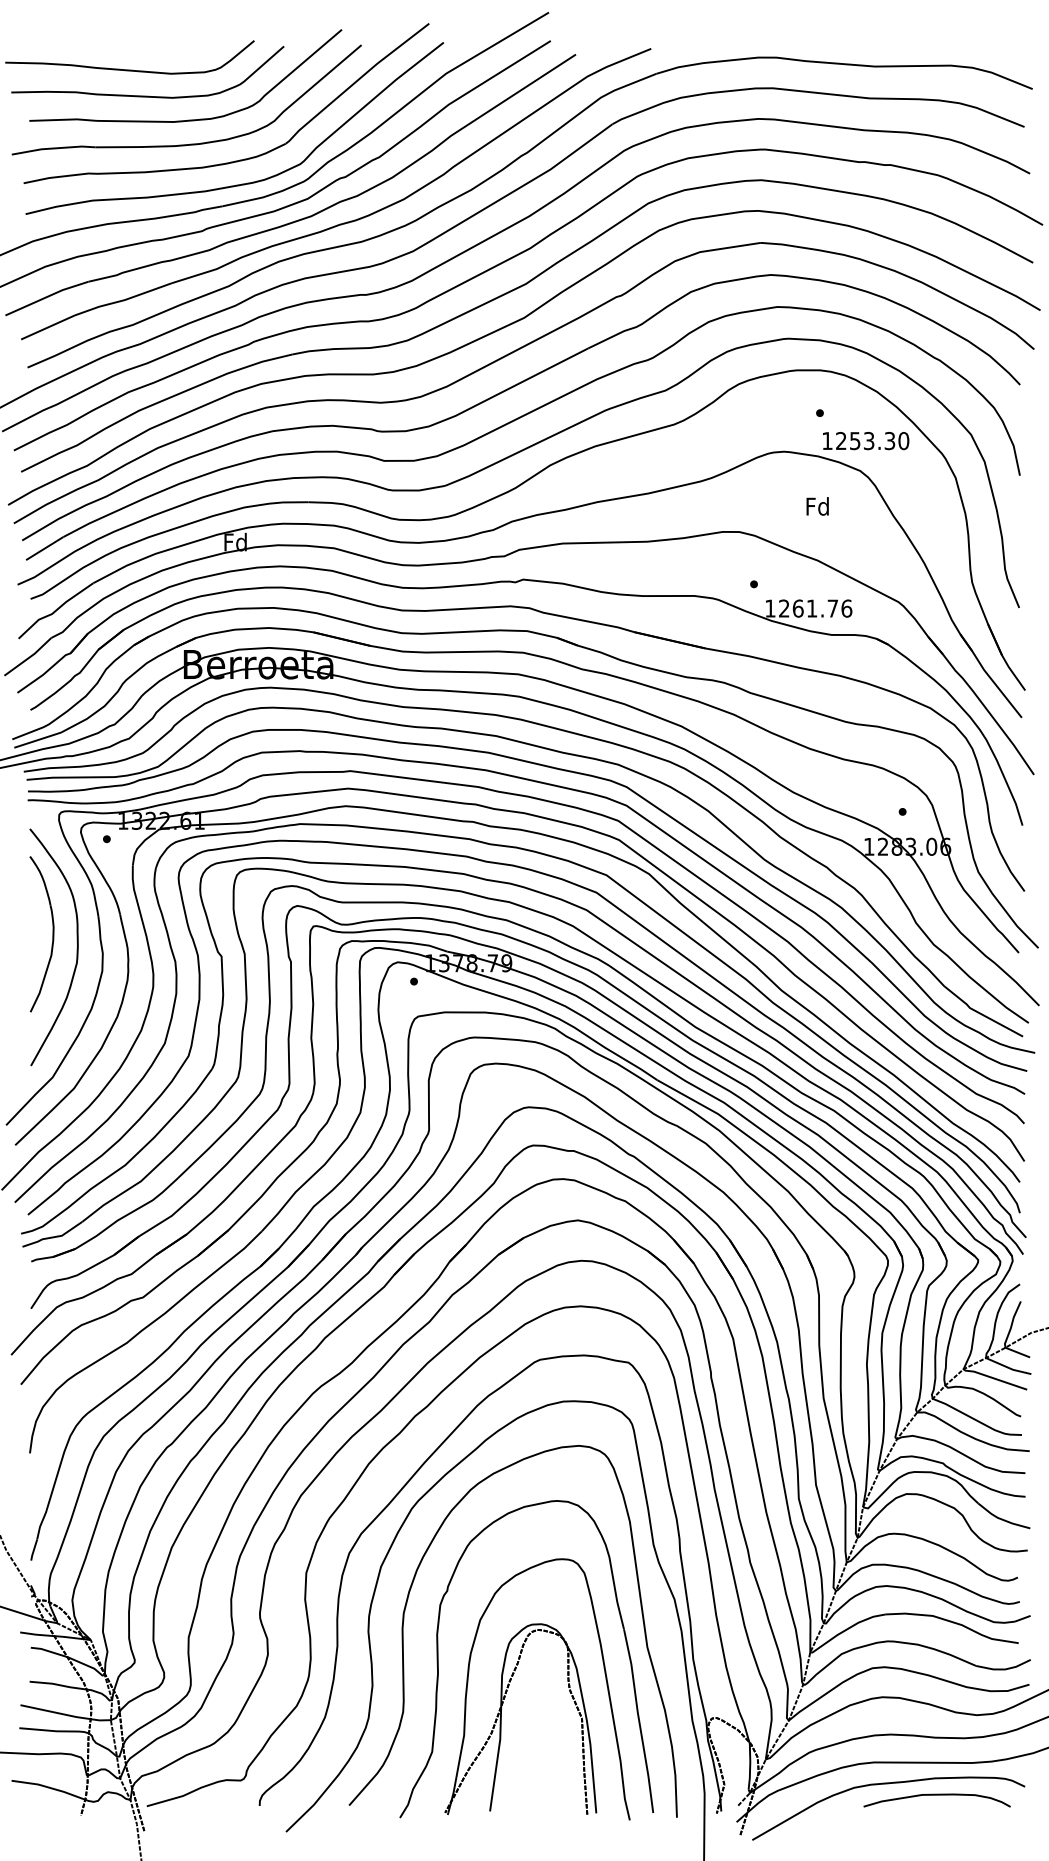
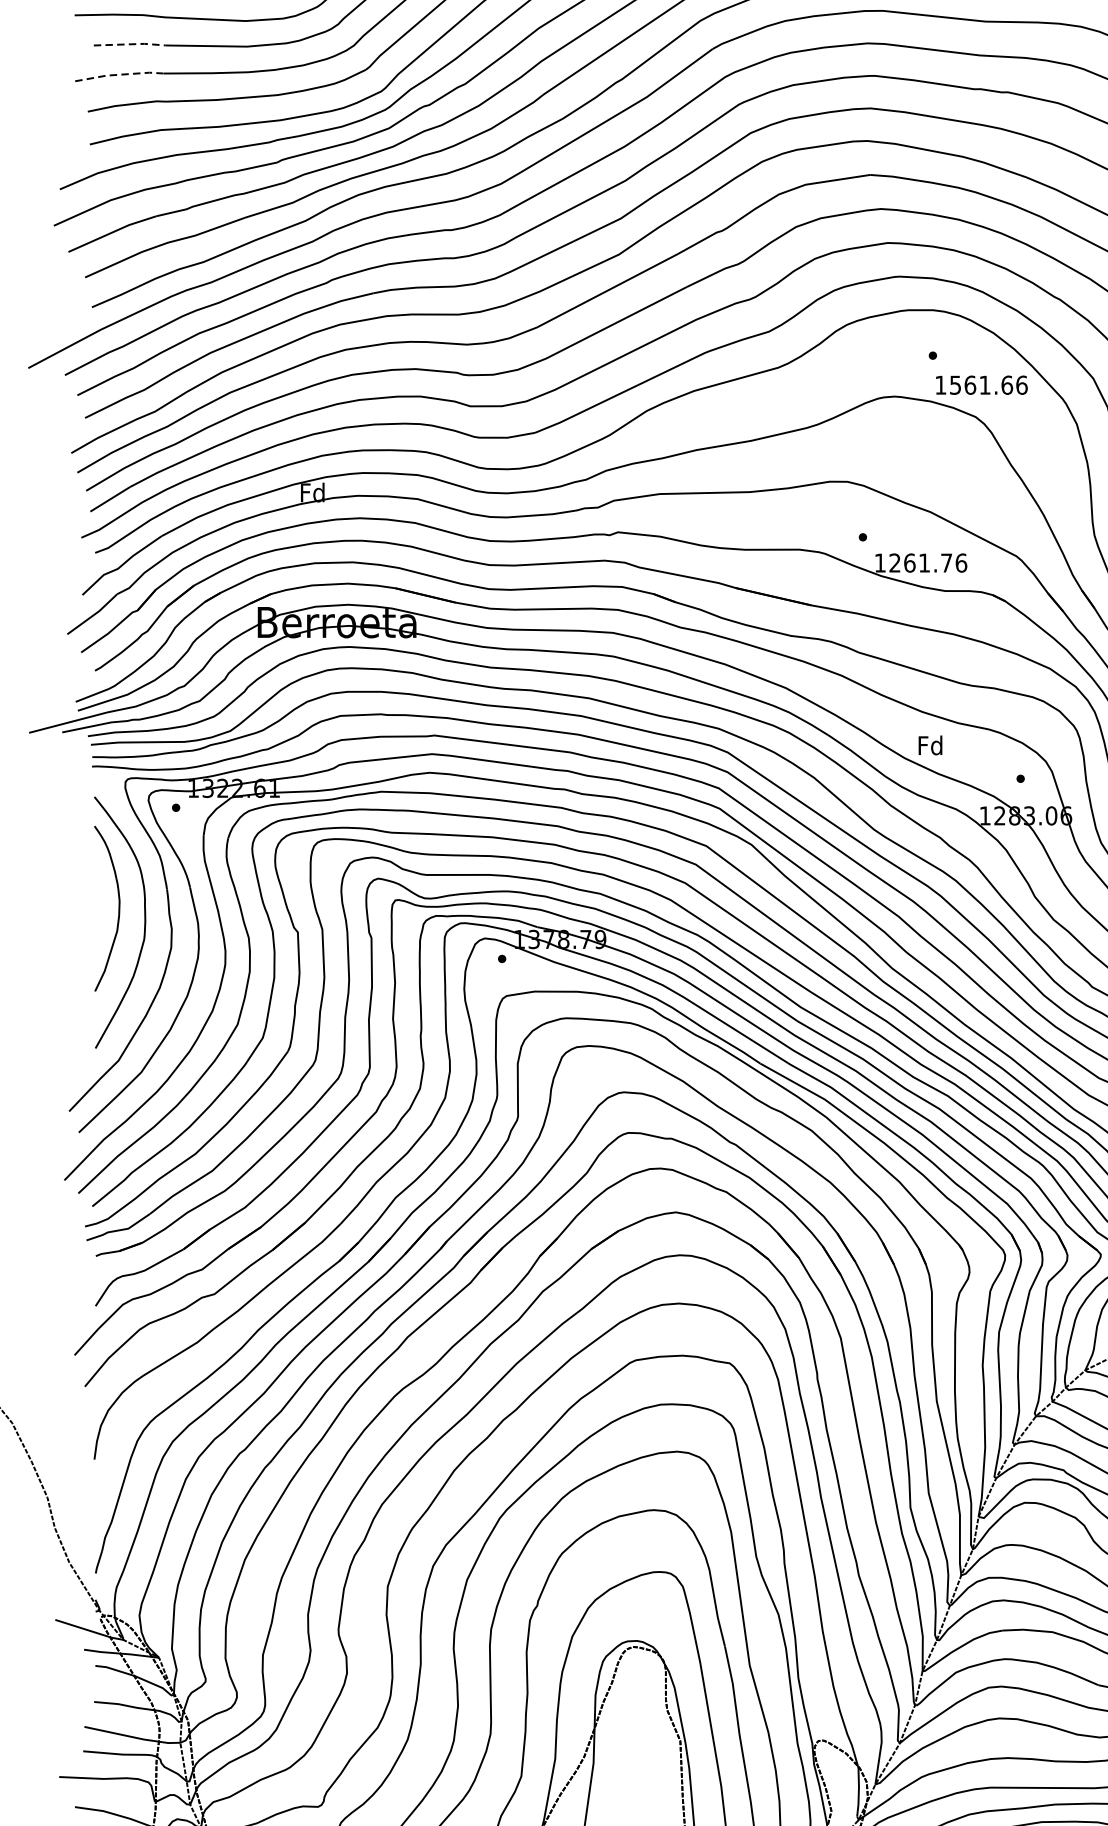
line: (64, 119) -> (131, 43), solid -> dashed
line: (54, 148) -> (120, 74), solid -> dashed
text: (872, 440) -> (988, 384), 1253.30 -> 1561.66
text: (817, 506) -> (930, 745), moved

